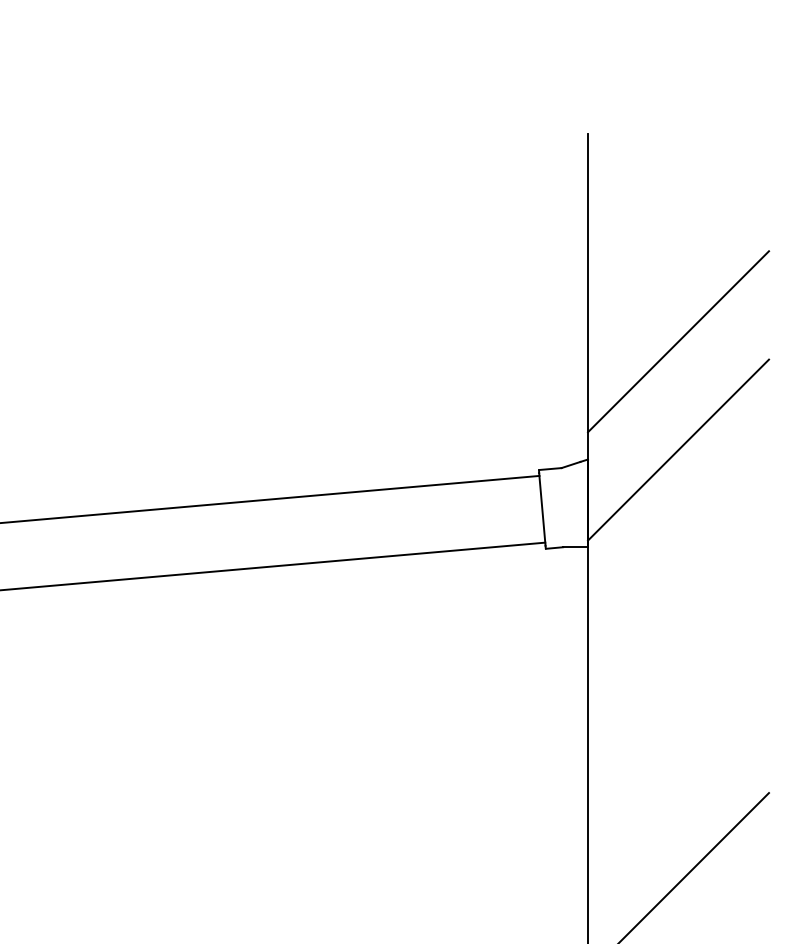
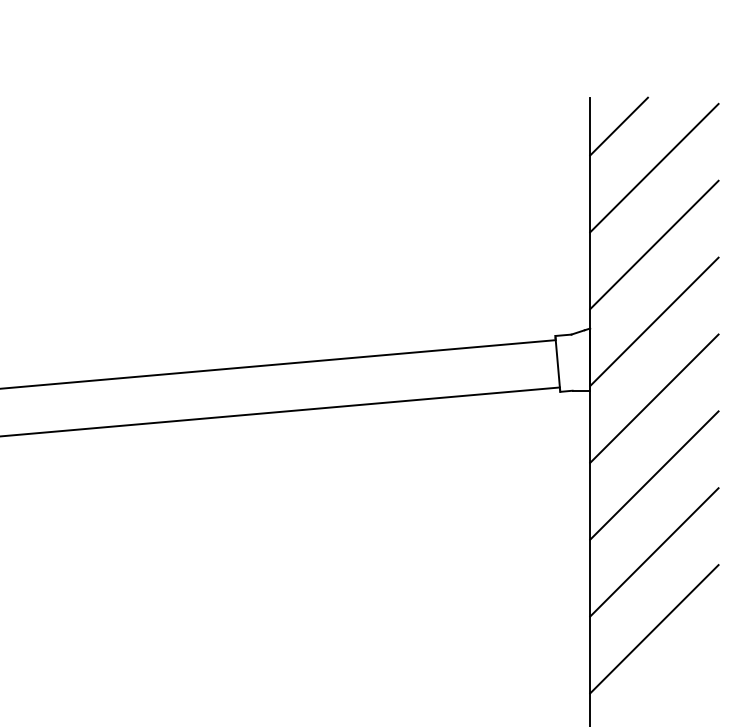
line: (627, 174) -> (618, 126), added
line: (678, 232) -> (654, 167), added
line: (678, 558) -> (654, 398), added
line: (678, 666) -> (654, 475), added
line: (678, 775) -> (654, 552), added

